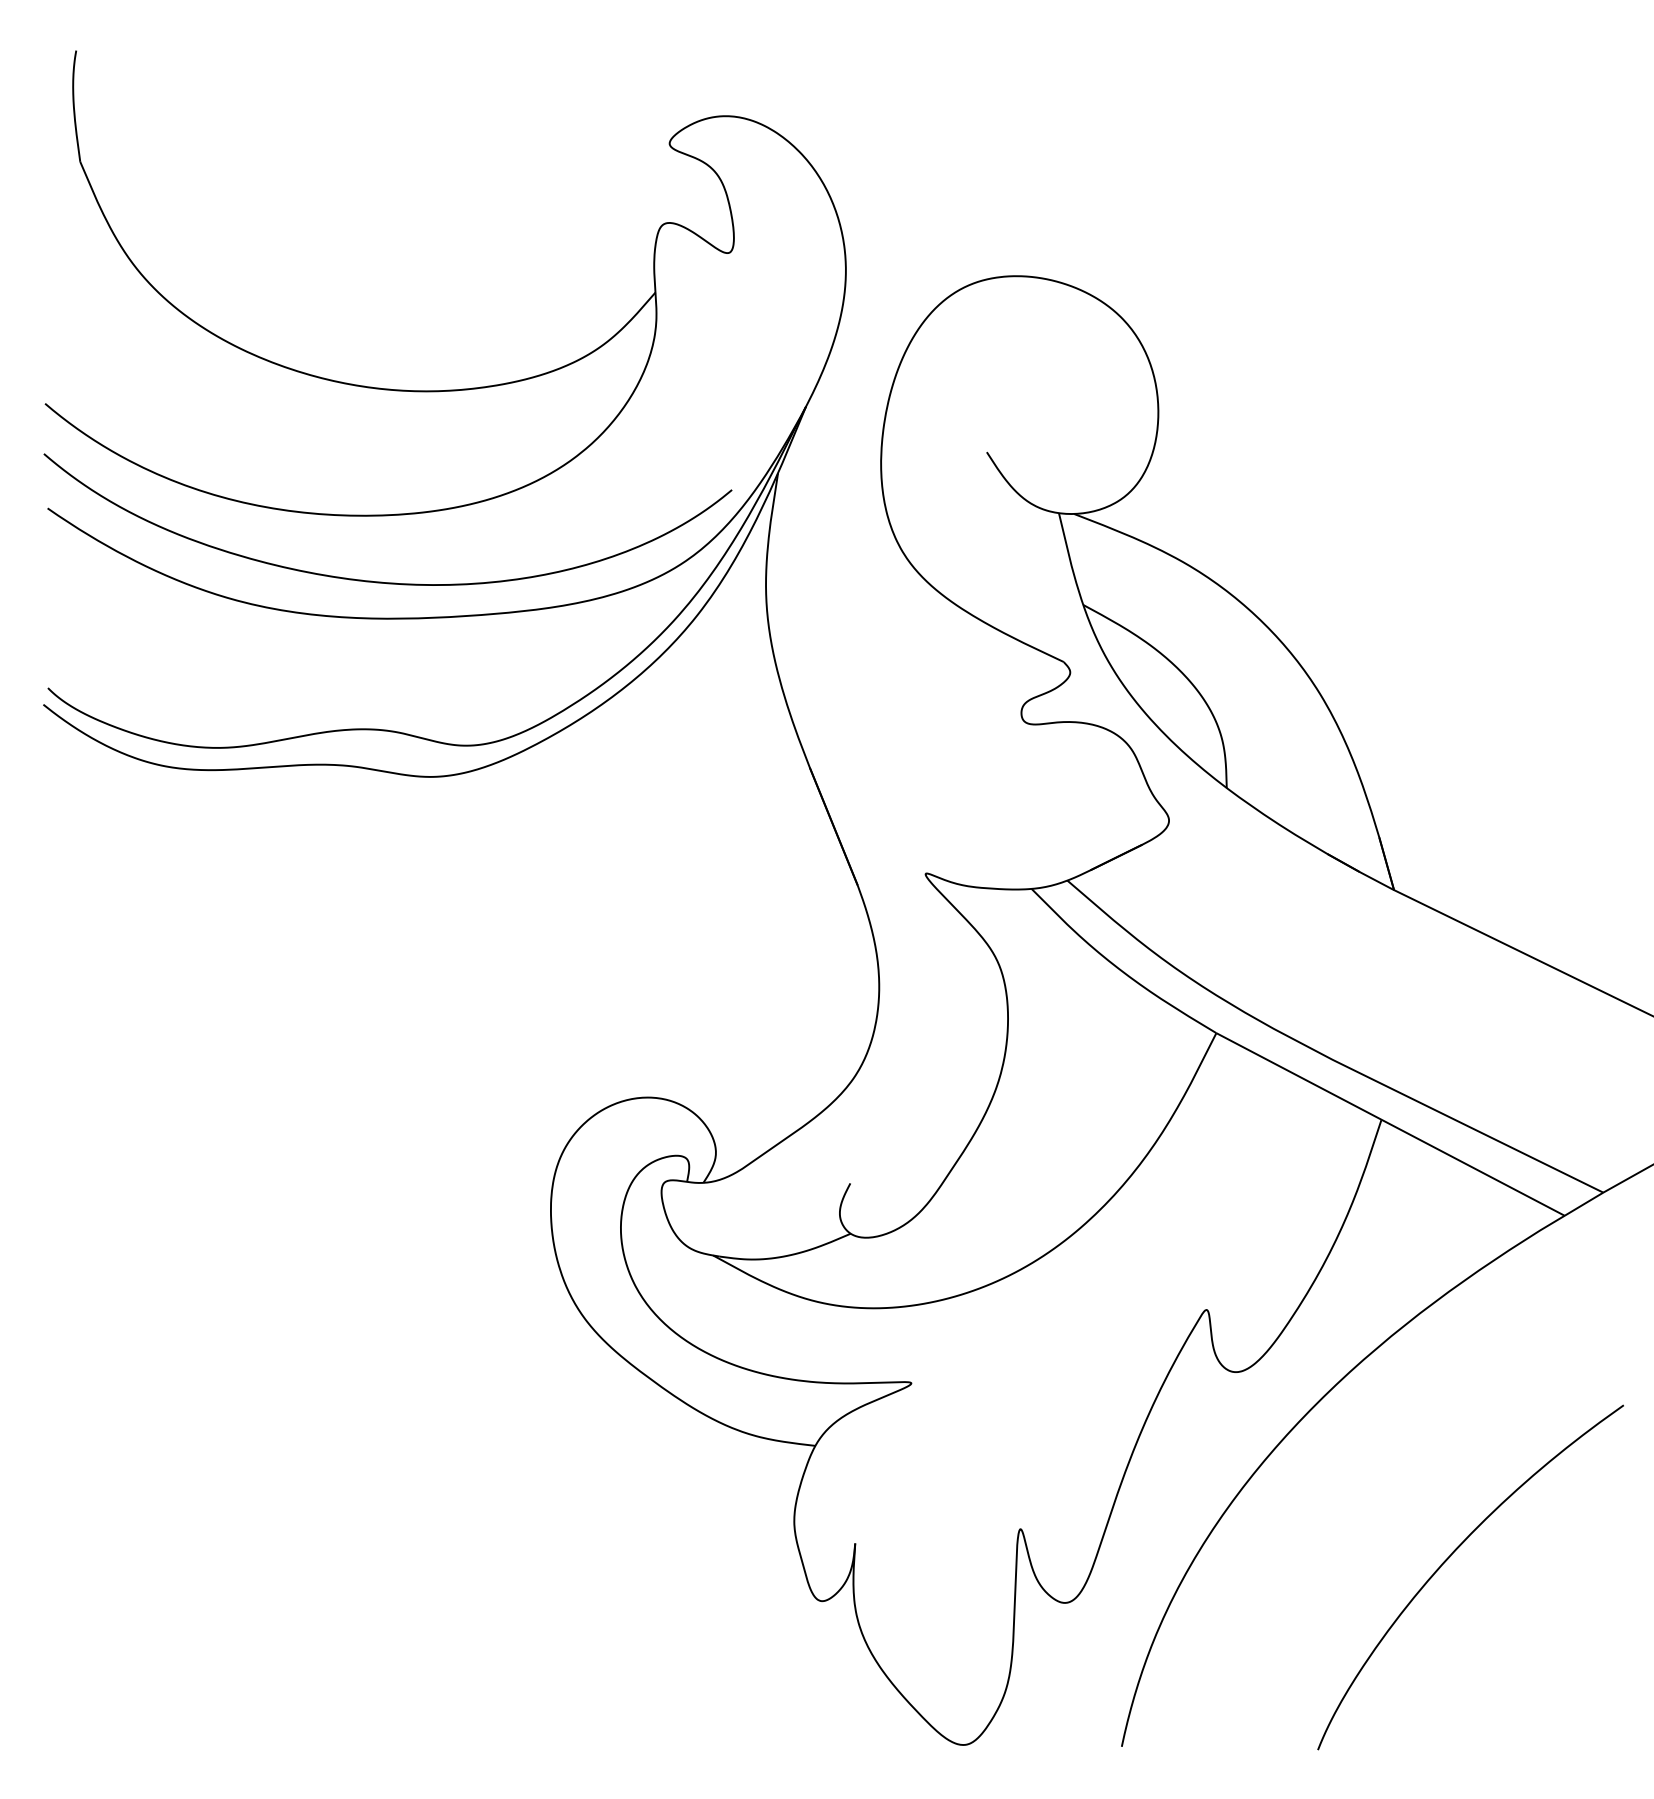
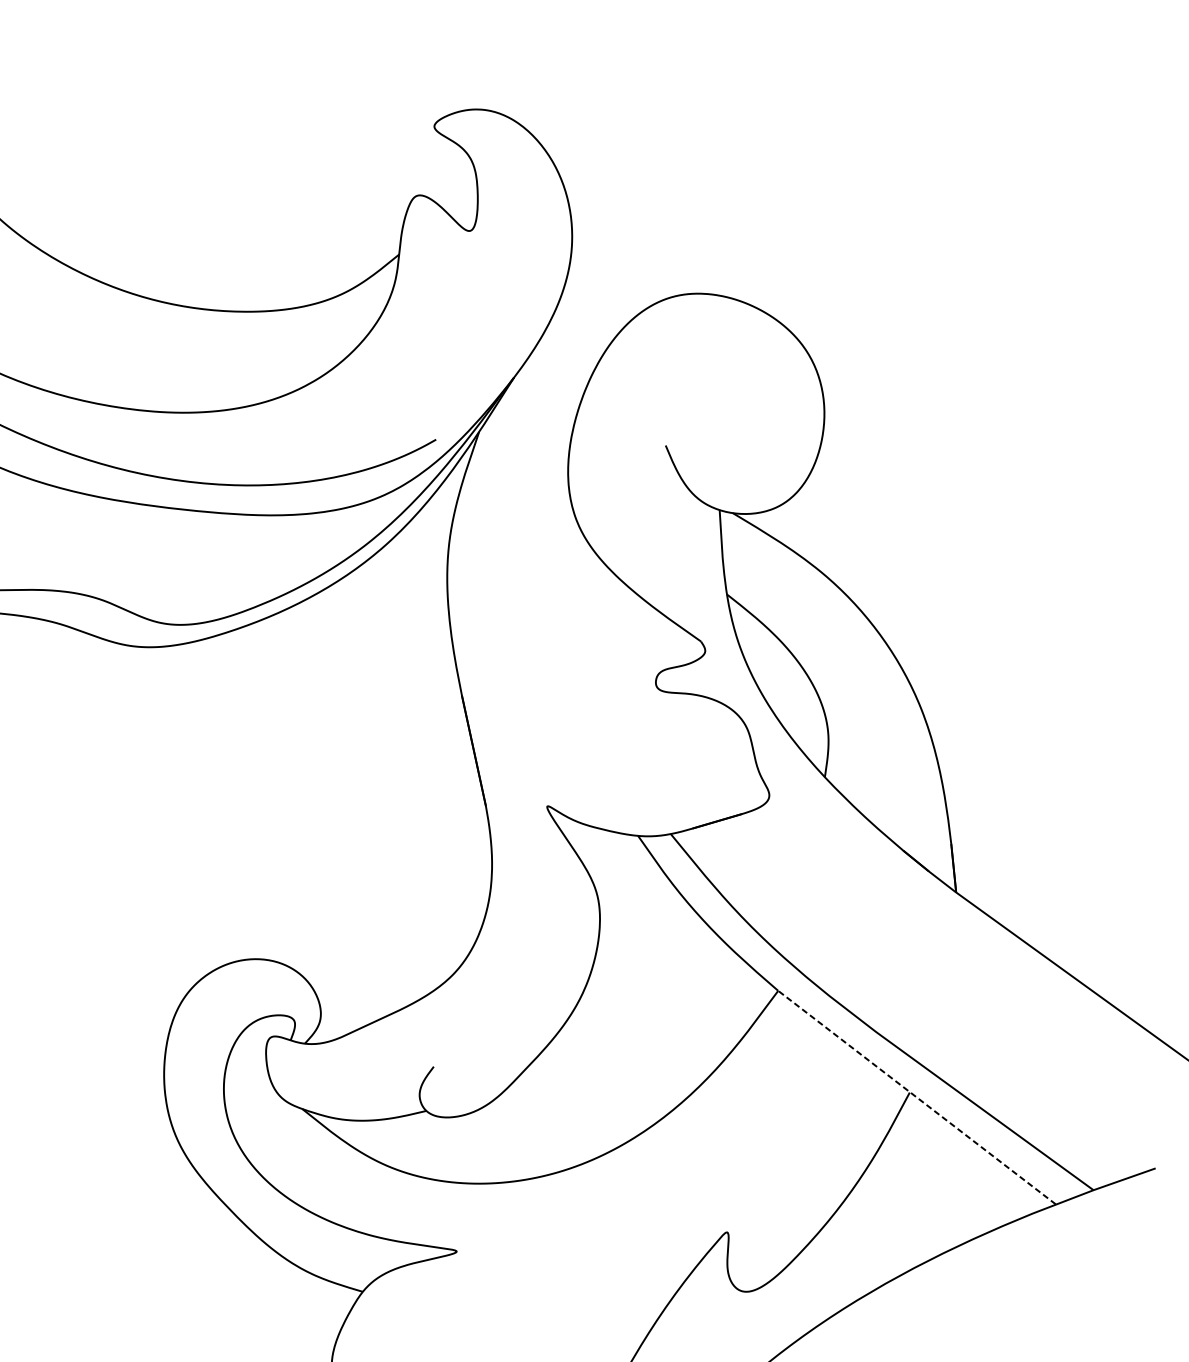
line: (1389, 1124) -> (916, 1097), solid -> dashed

